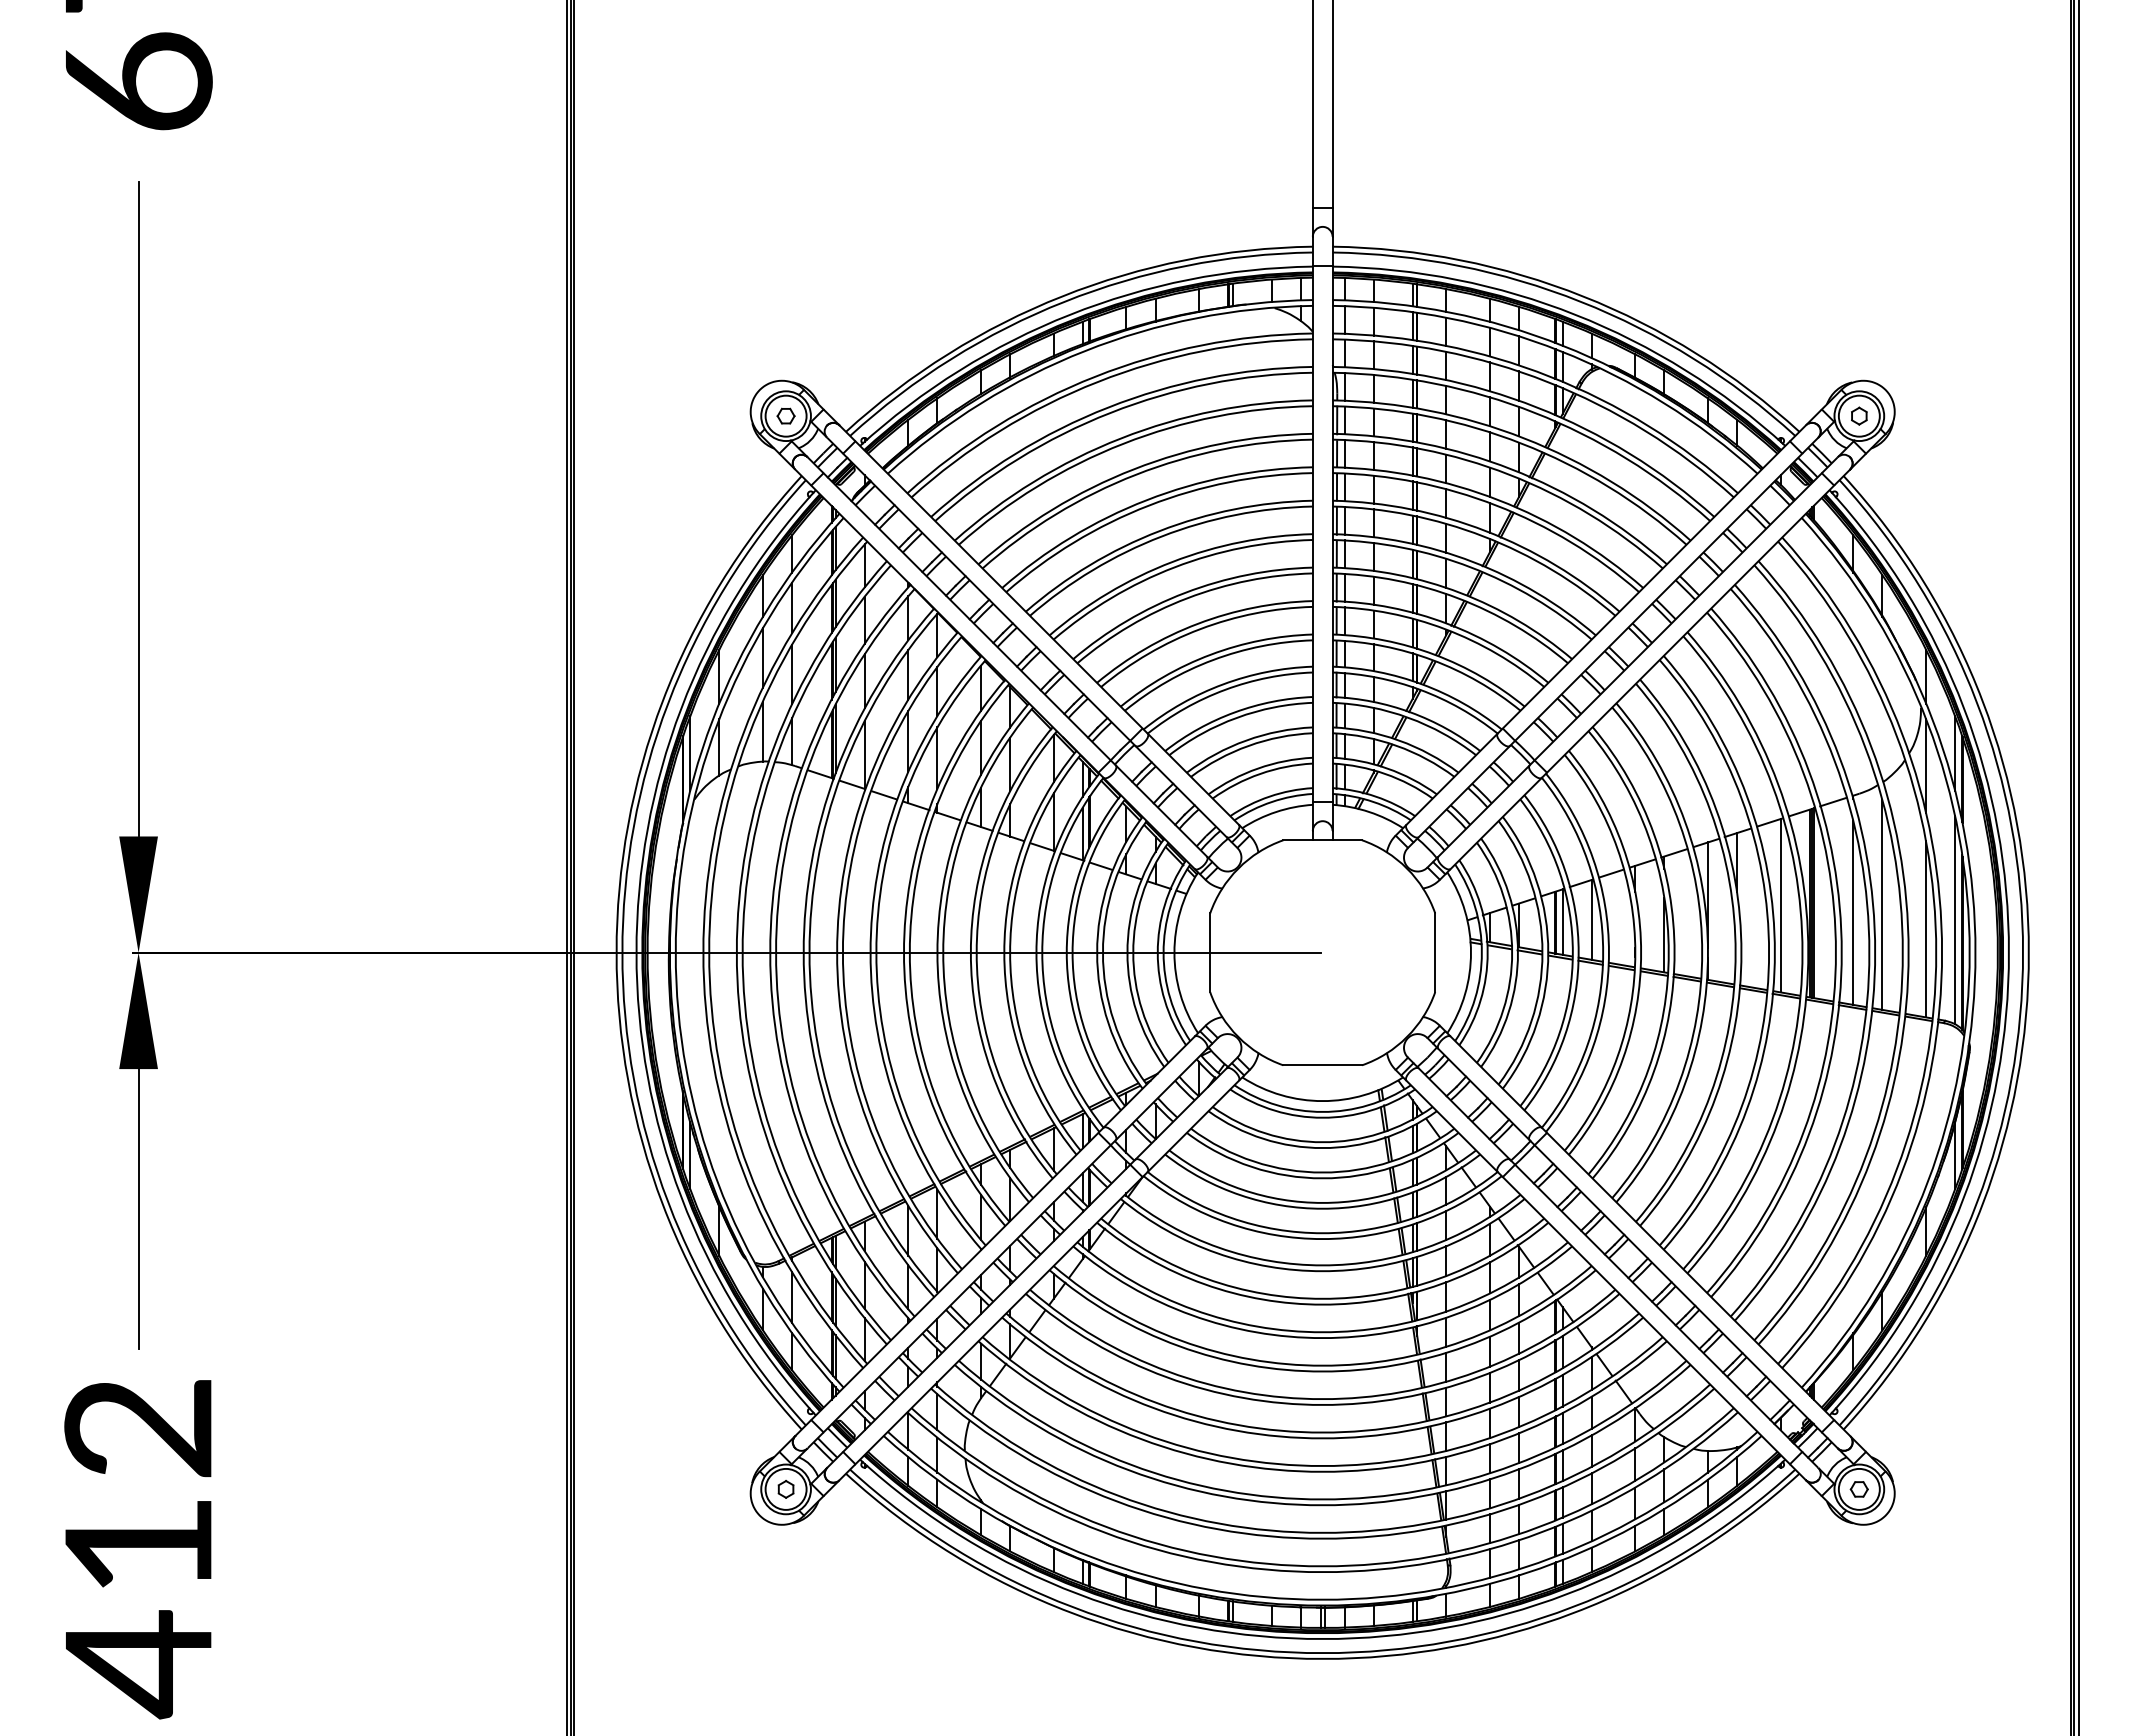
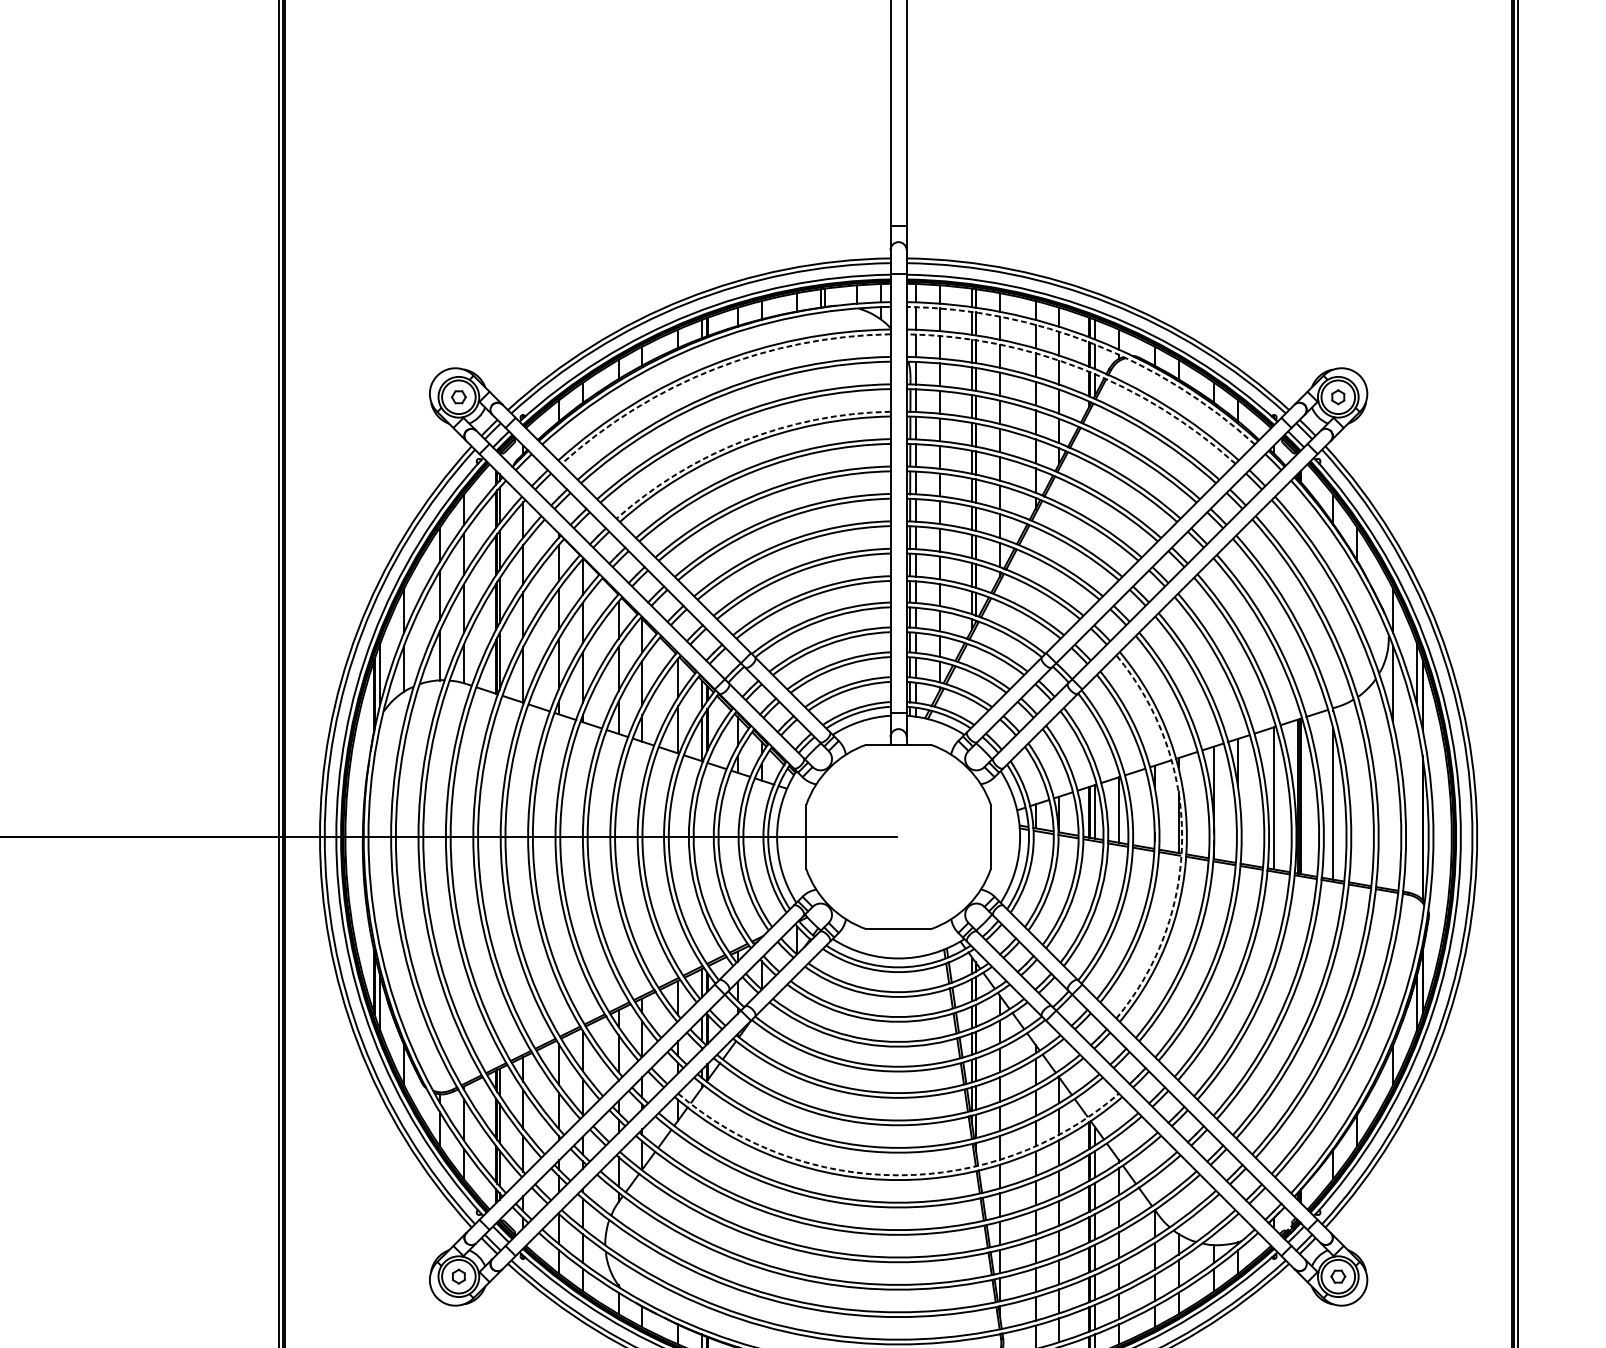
arc: (1560, 351) -> (1093, 344), solid -> dashed
arc: (1097, 381) -> (714, 368), solid -> dashed
arc: (1547, 381) -> (1082, 368), solid -> dashed
arc: (1134, 469) -> (744, 440), solid -> dashed
line: (1882, 904) -> (1357, 797), removed
line: (1955, 920) -> (1417, 810), removed
line: (1926, 929) -> (1393, 817), removed
arc: (1668, 952) -> (1181, 836), solid -> dashed
arc: (1322, 1365) -> (898, 1175), solid -> dashed

